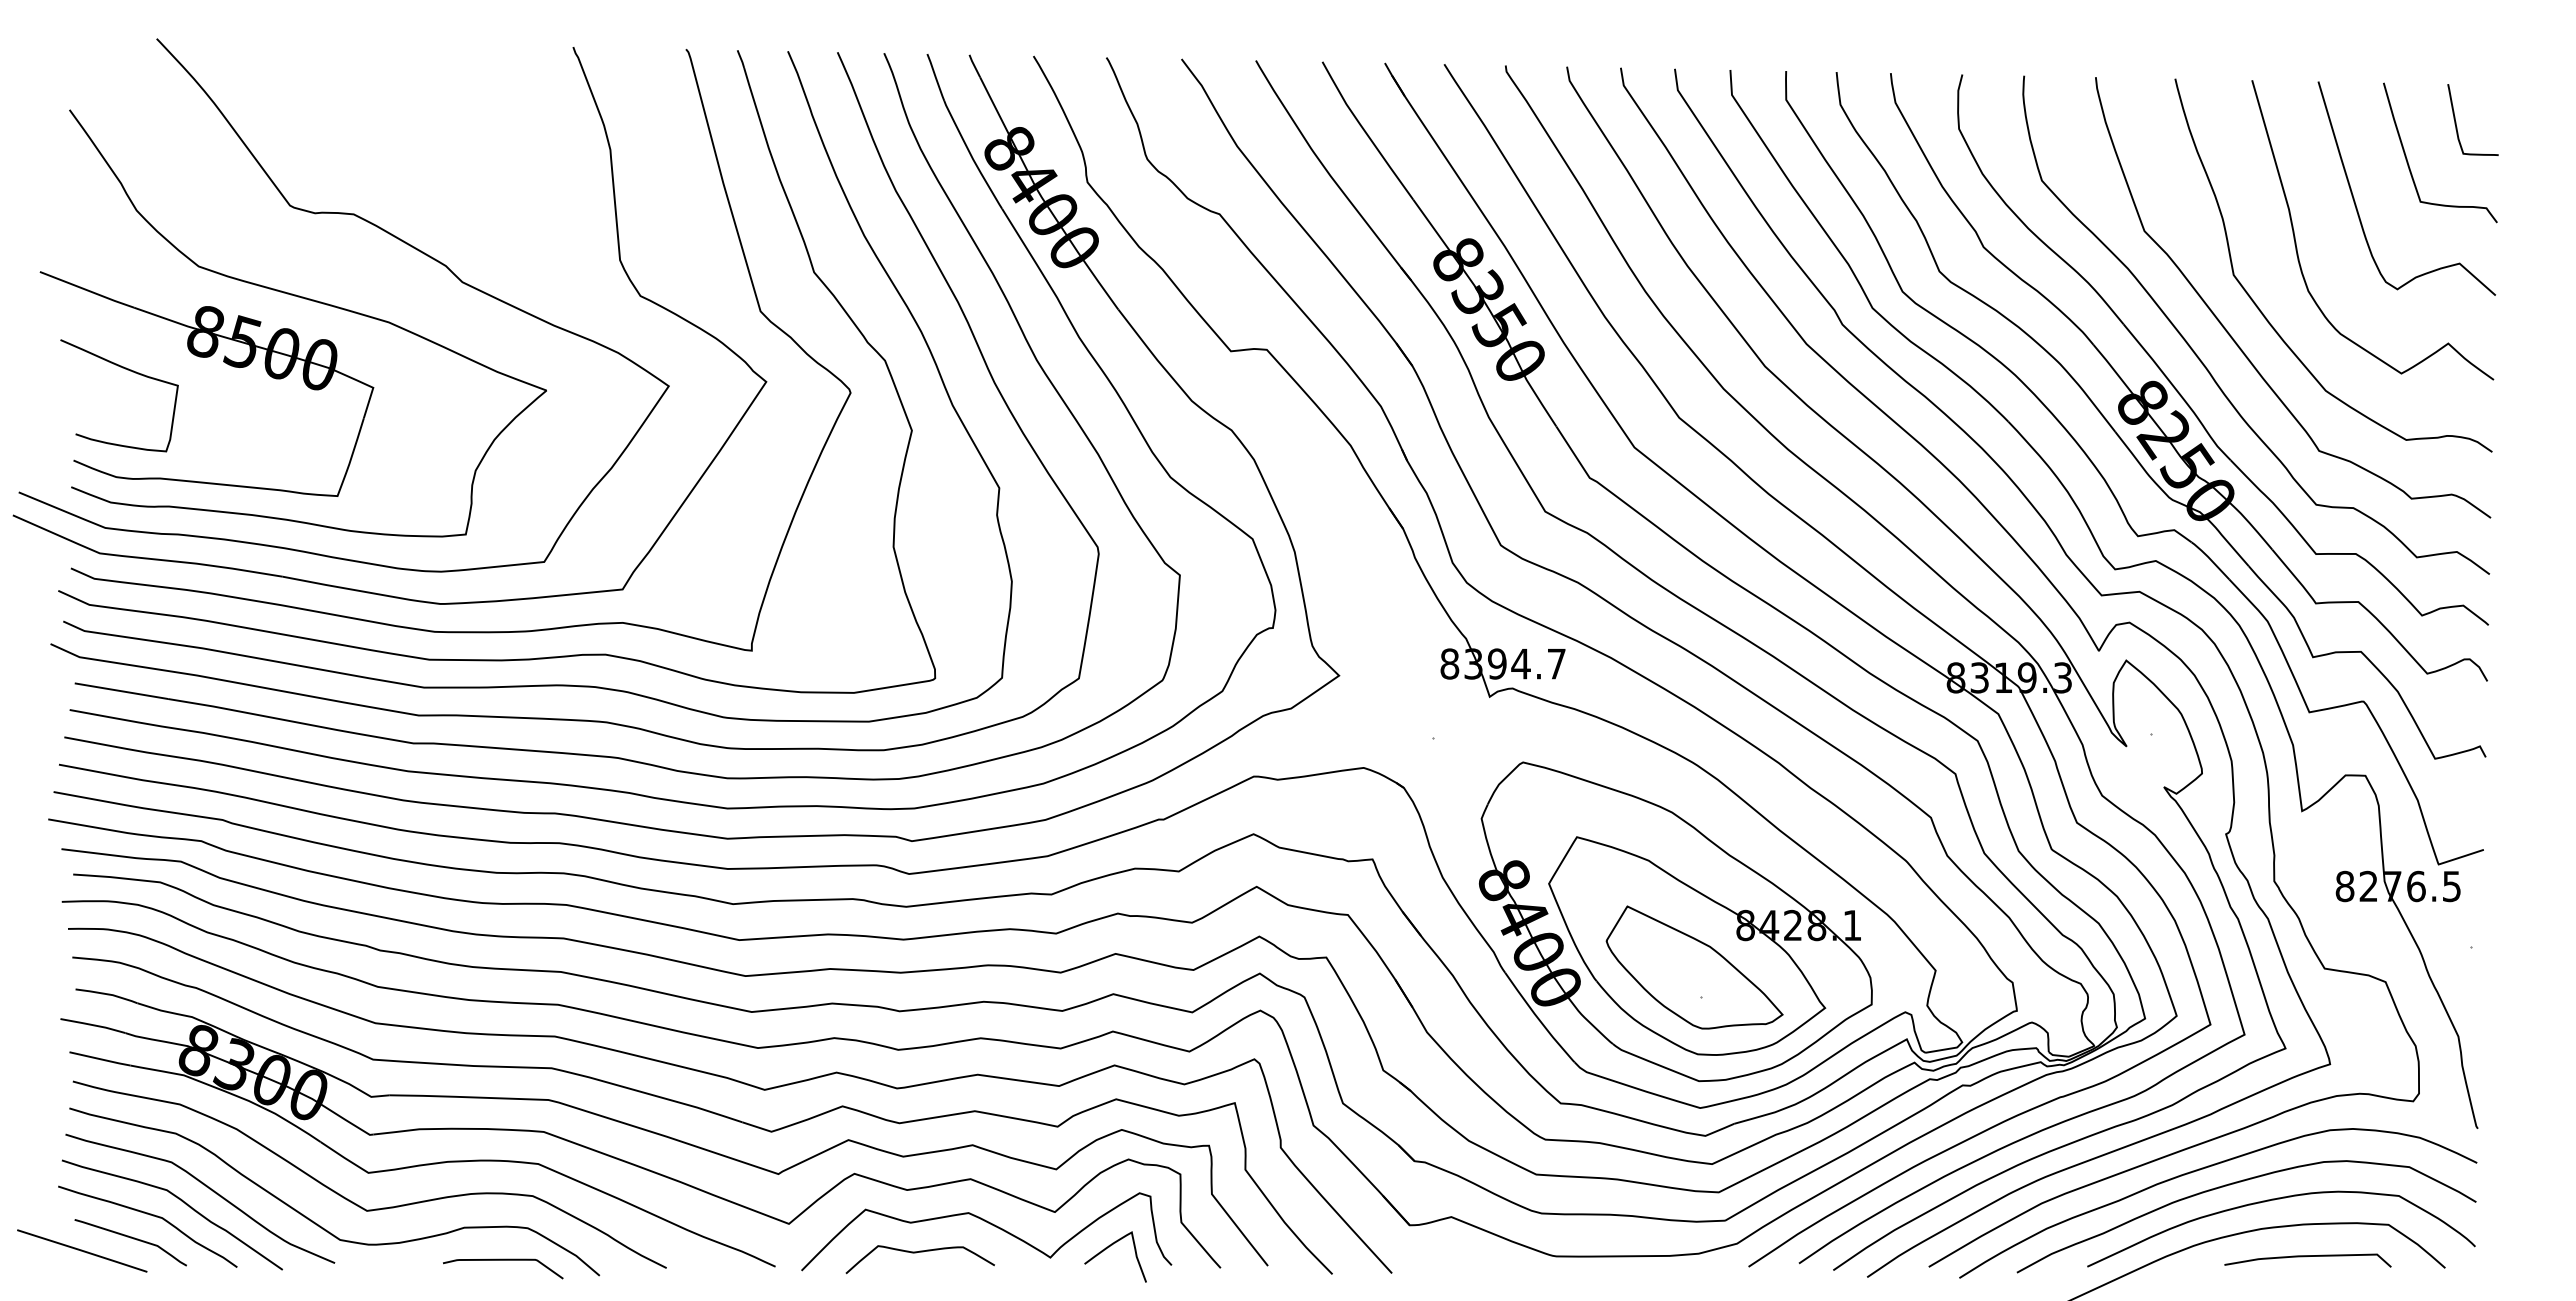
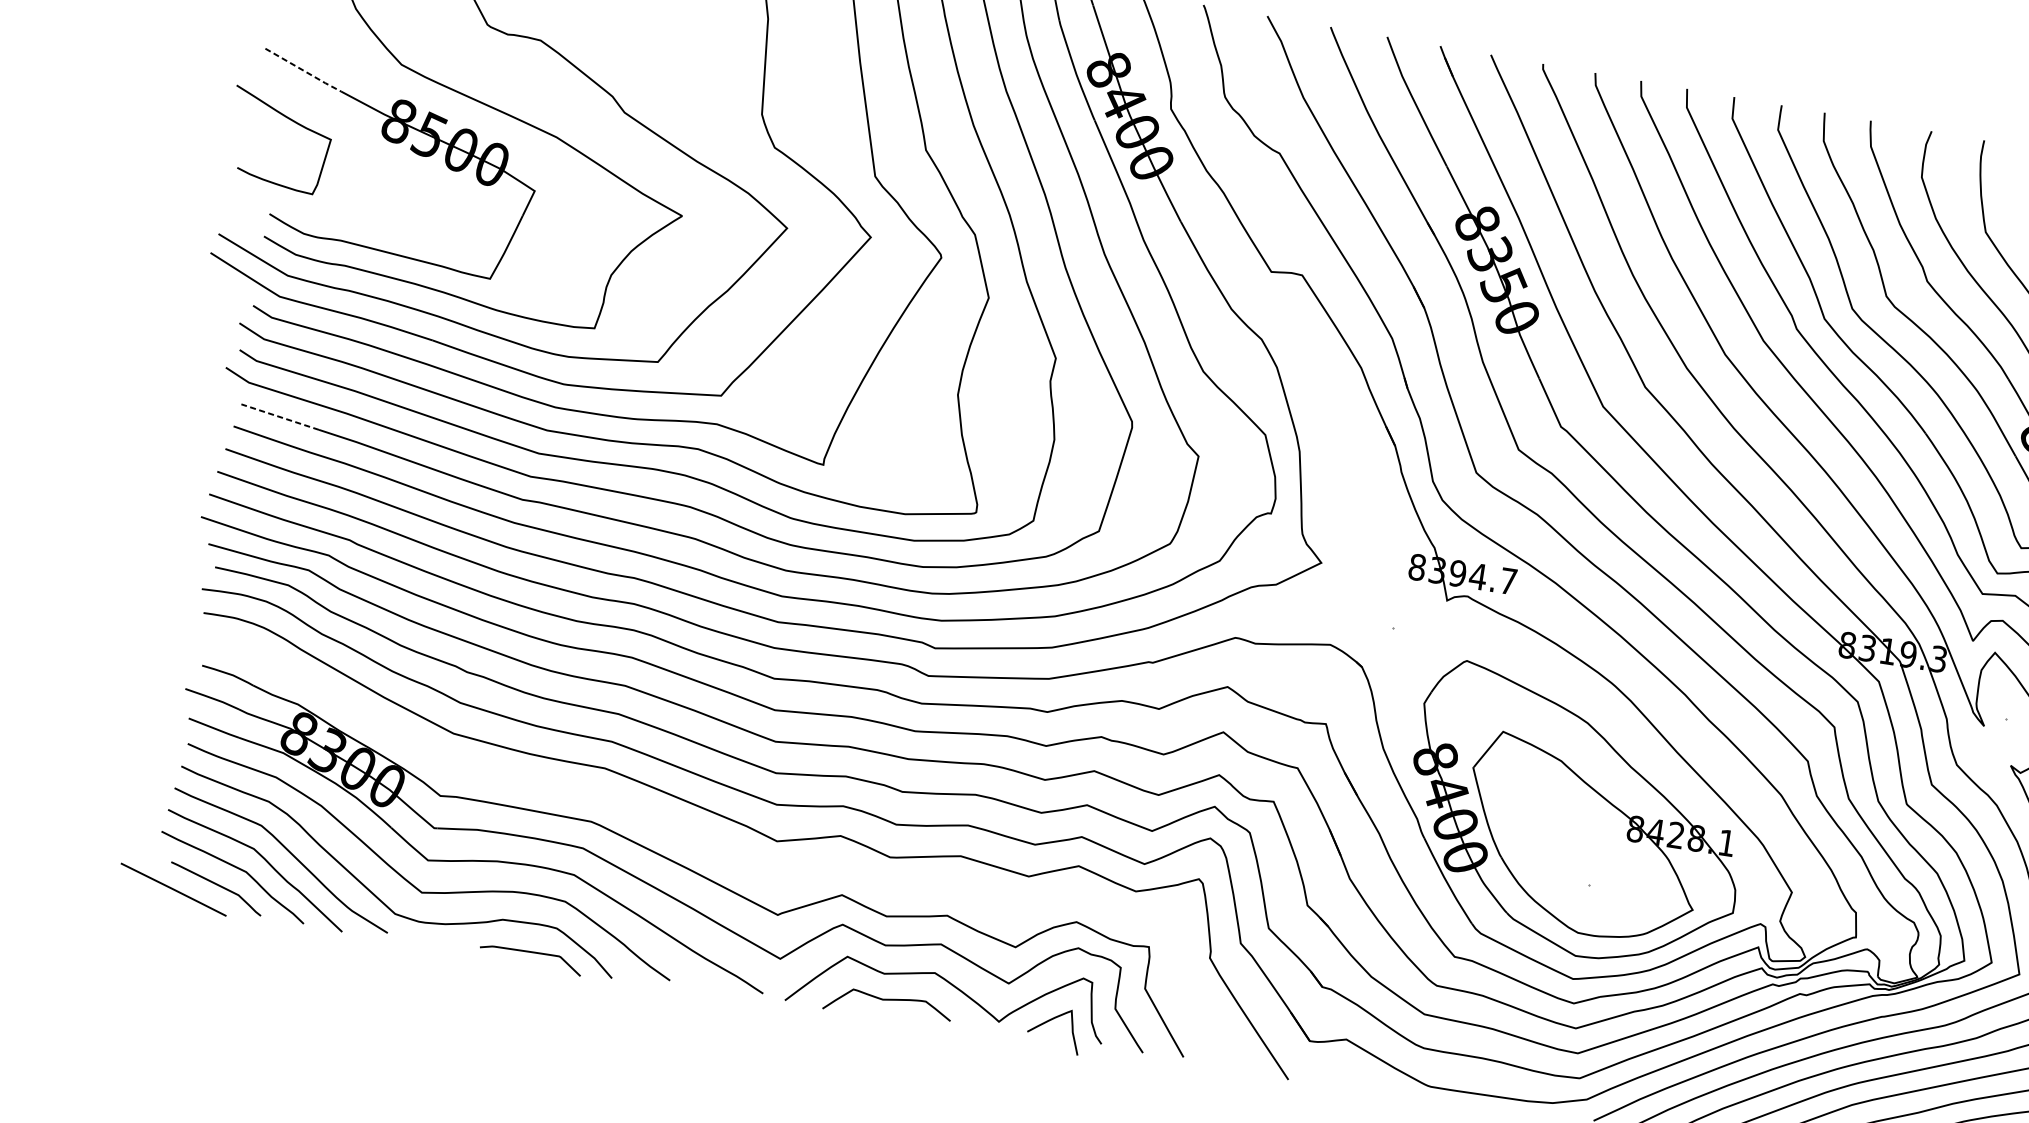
line: (87, 290) -> (303, 70), solid -> dashed
curve: (127, 370) -> (289, 120), moved
line: (120, 691) -> (279, 417), solid -> dashed
part: (1694, 967) -> (1586, 858), removed
part: (702, 1115) -> (720, 855), removed

